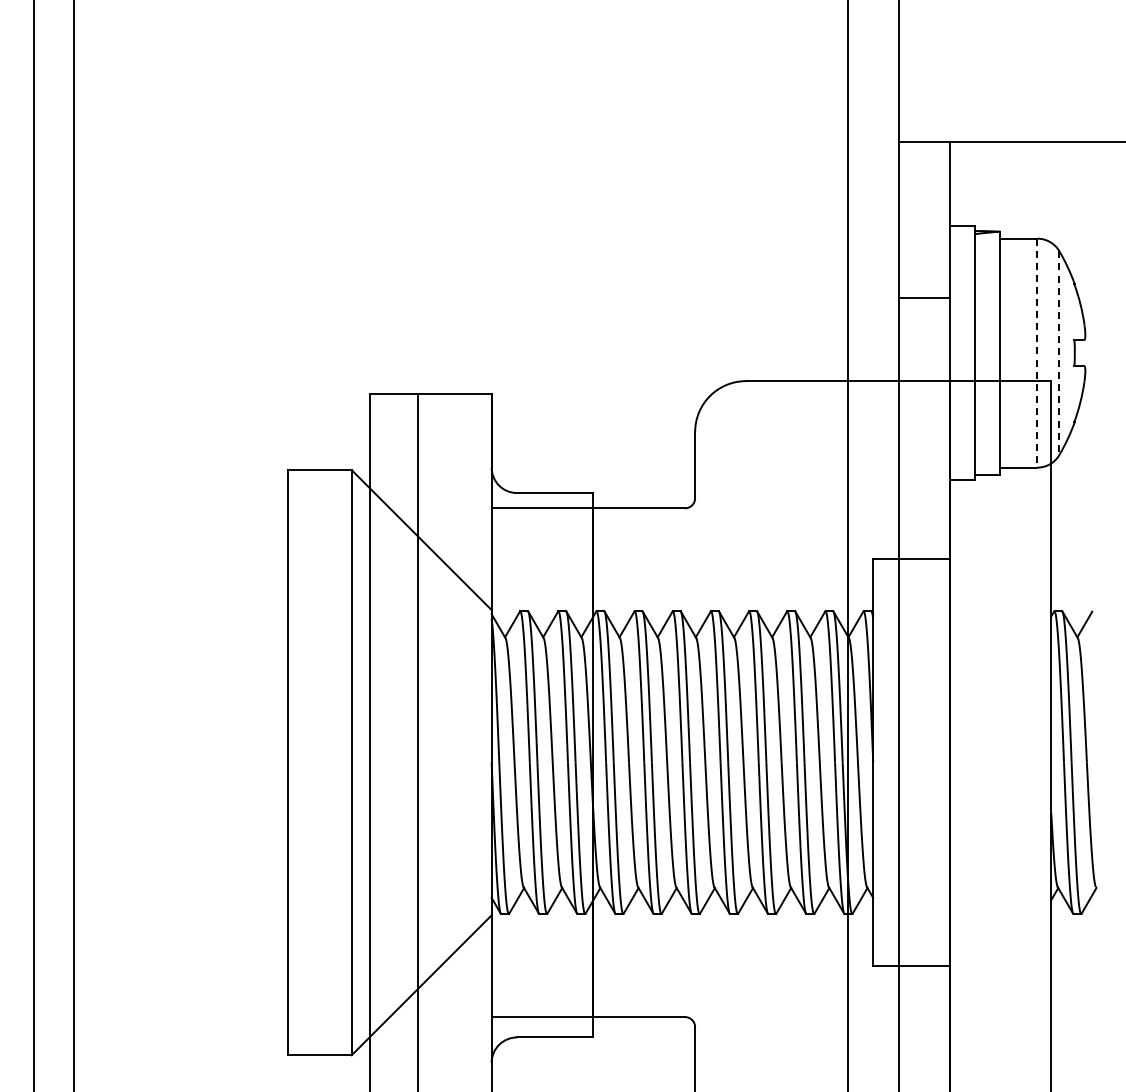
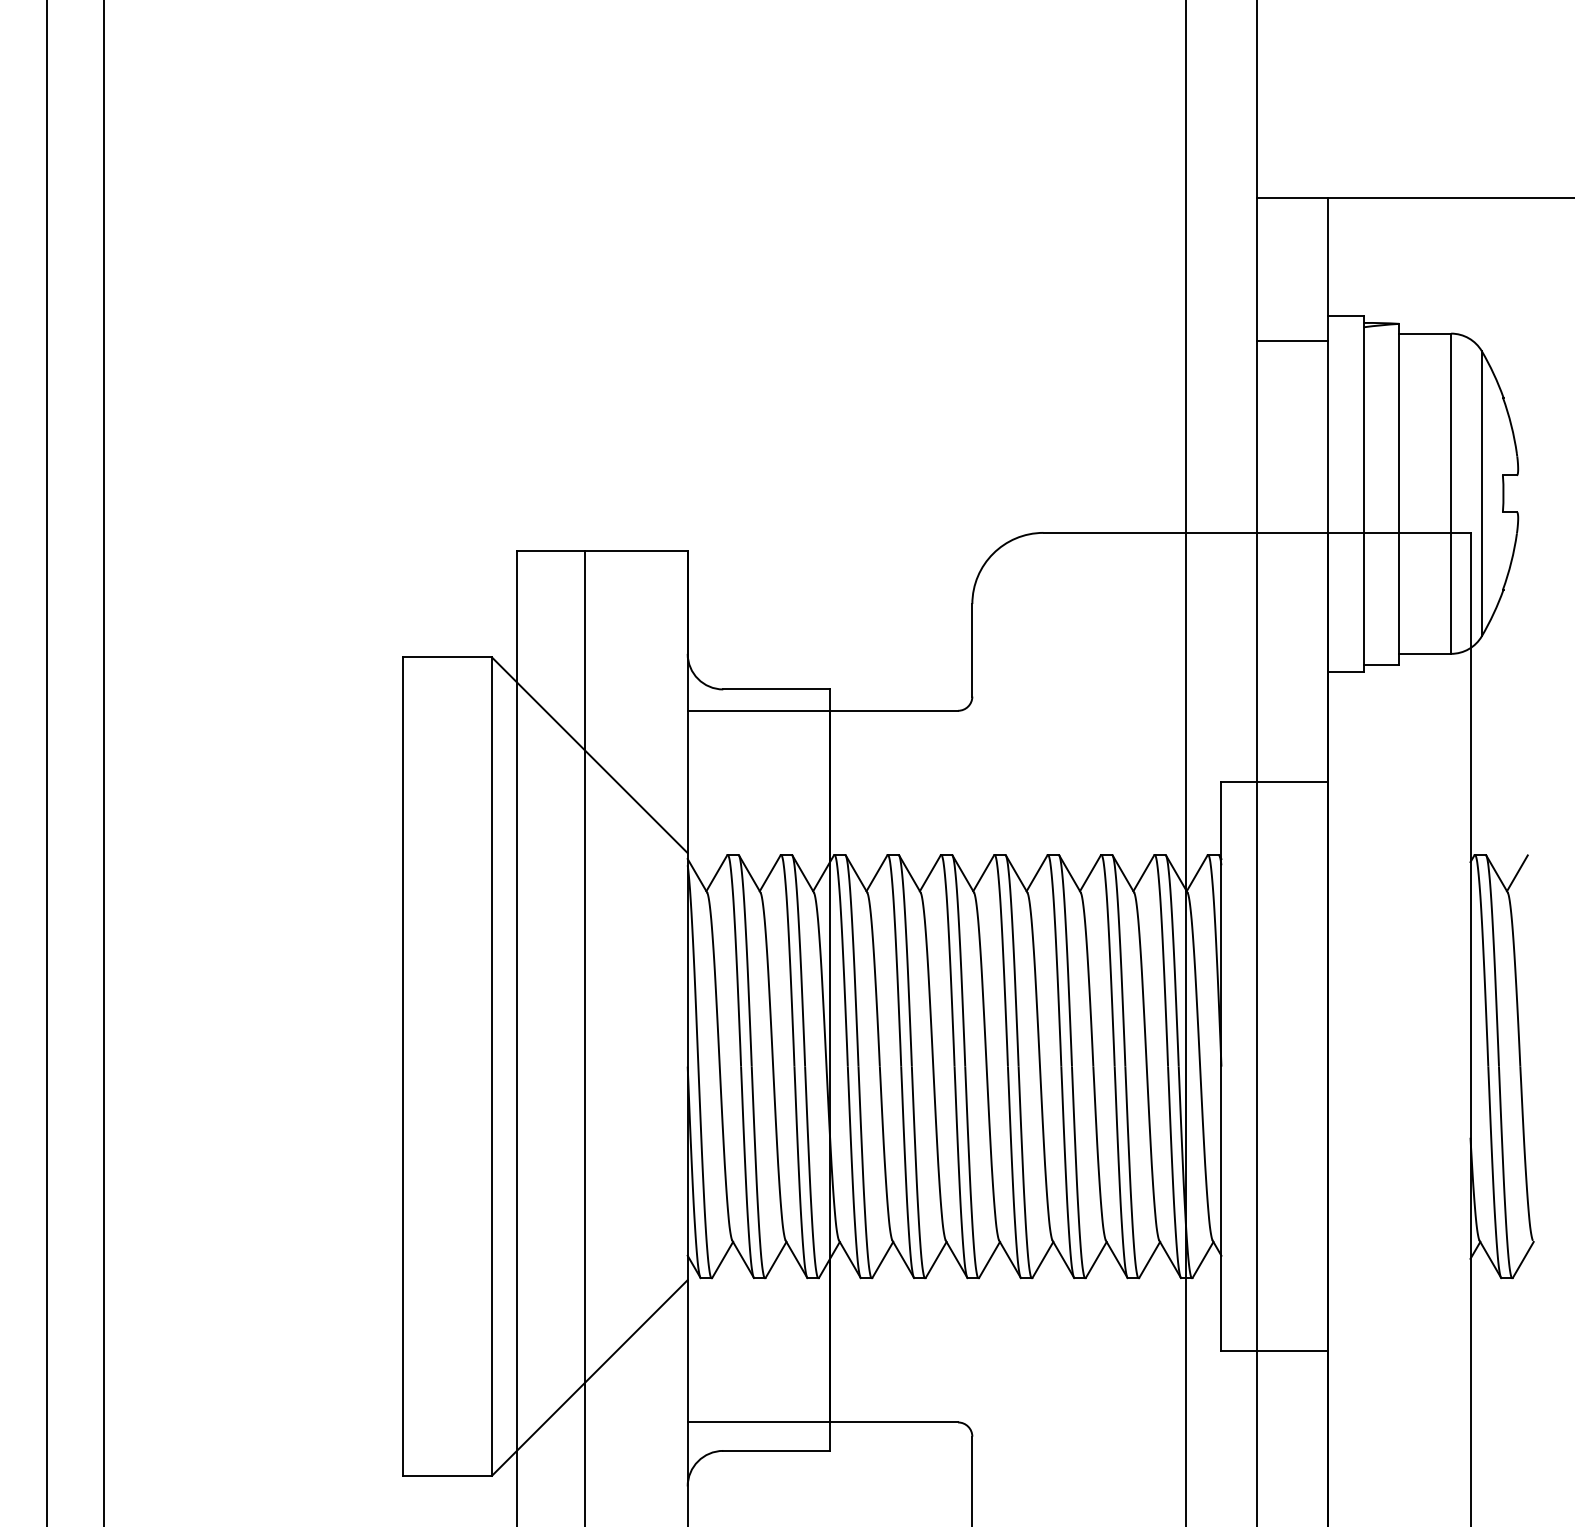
line: (923, 297) -> (1291, 340), moved
line: (1037, 353) -> (1451, 494), dashed -> solid
line: (1059, 353) -> (1482, 494), dashed -> solid

